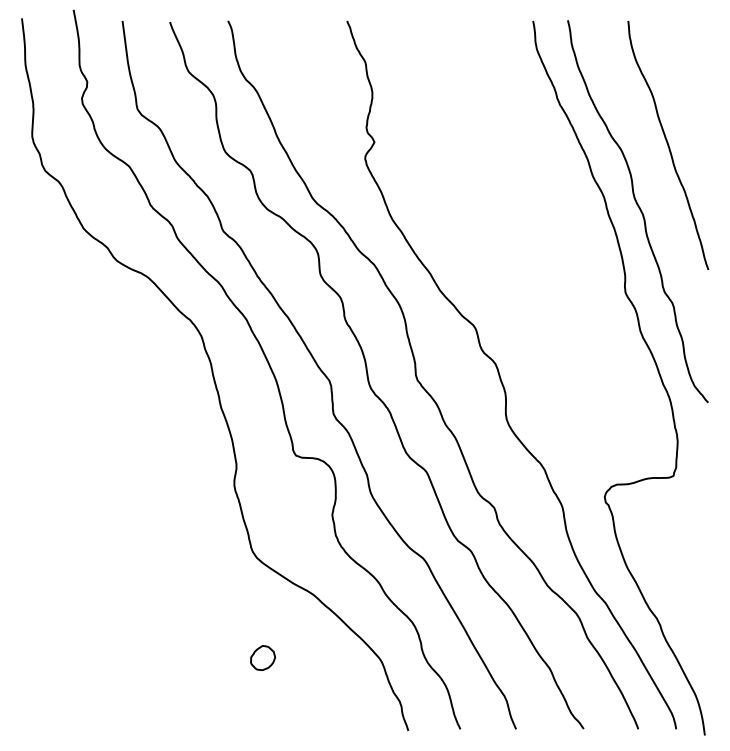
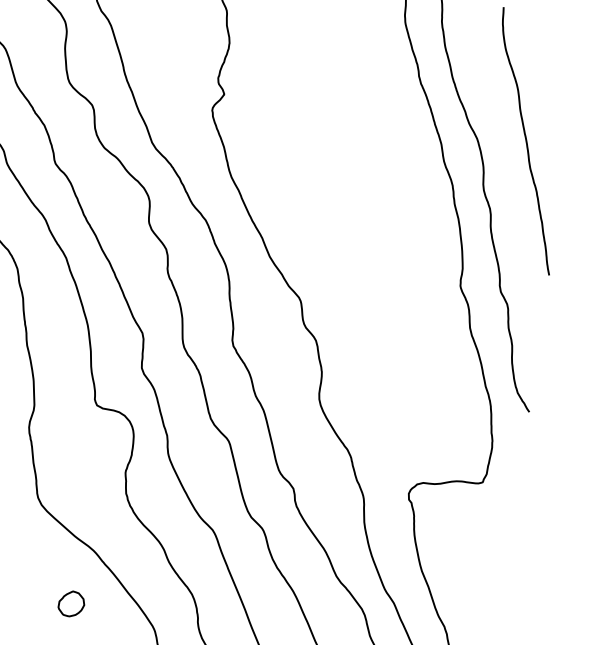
part: (263, 657) -> (72, 603), moved

